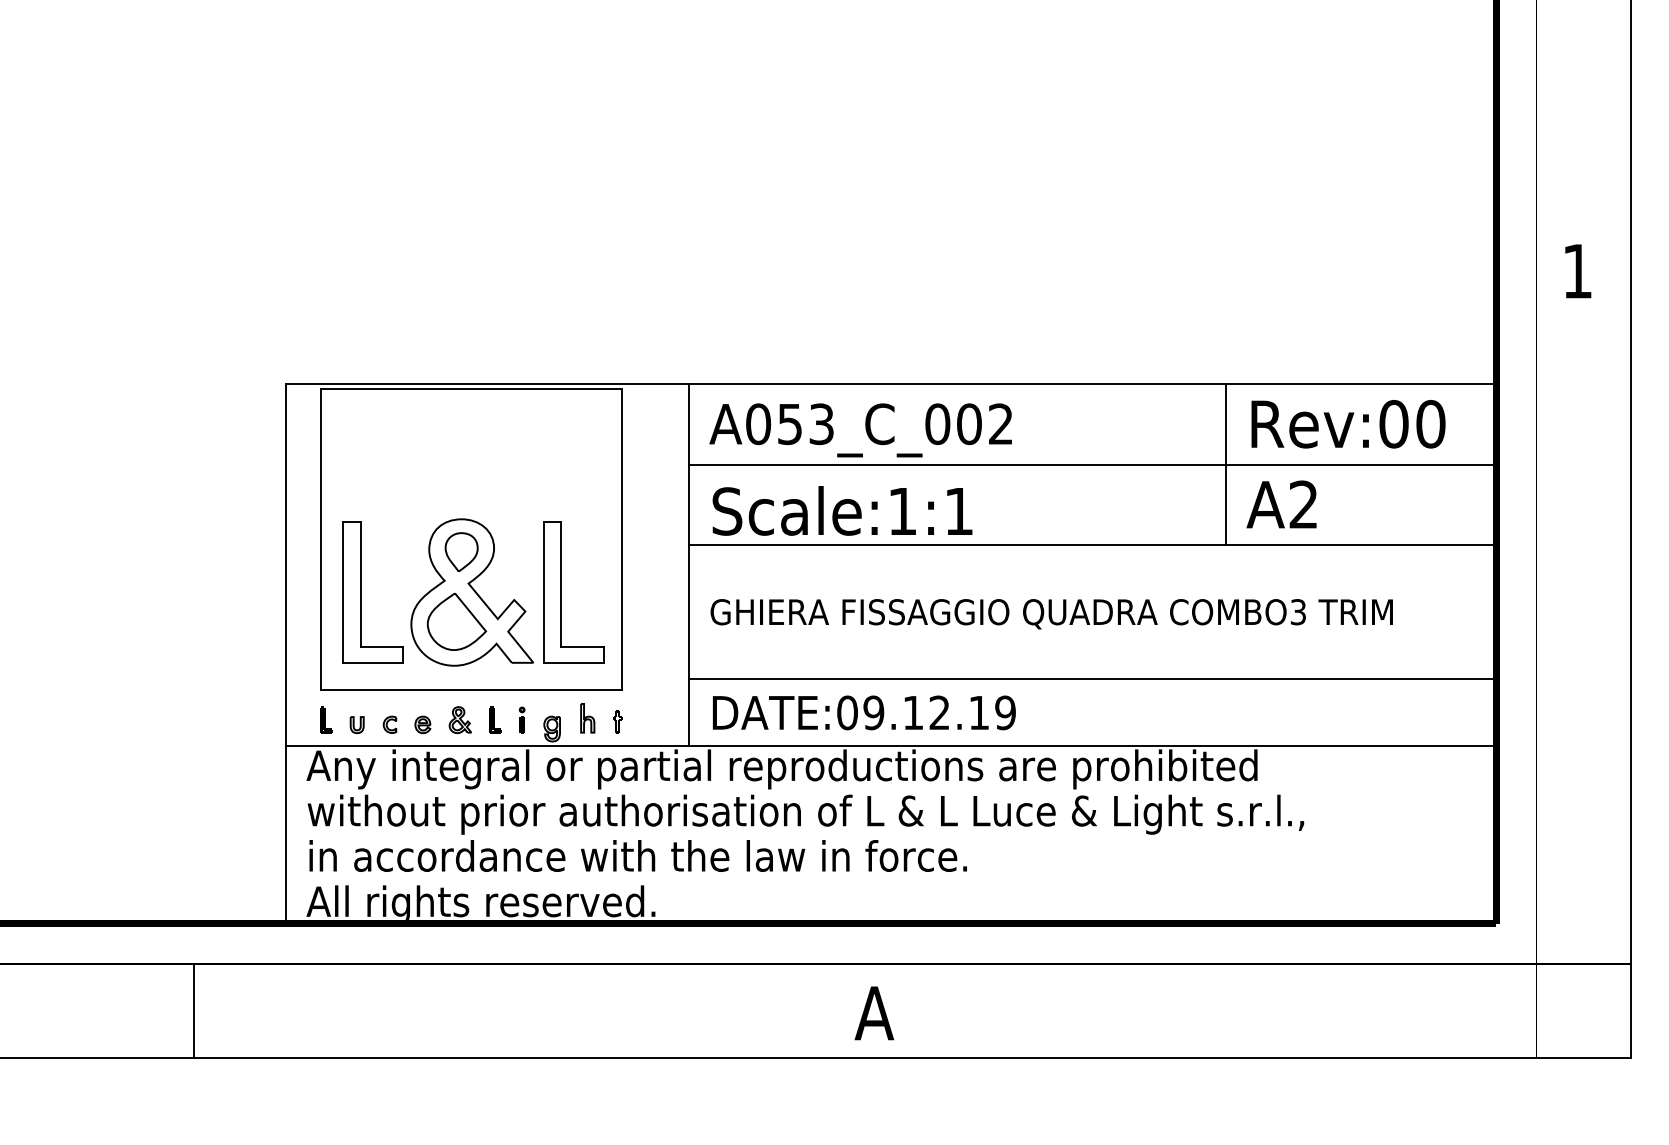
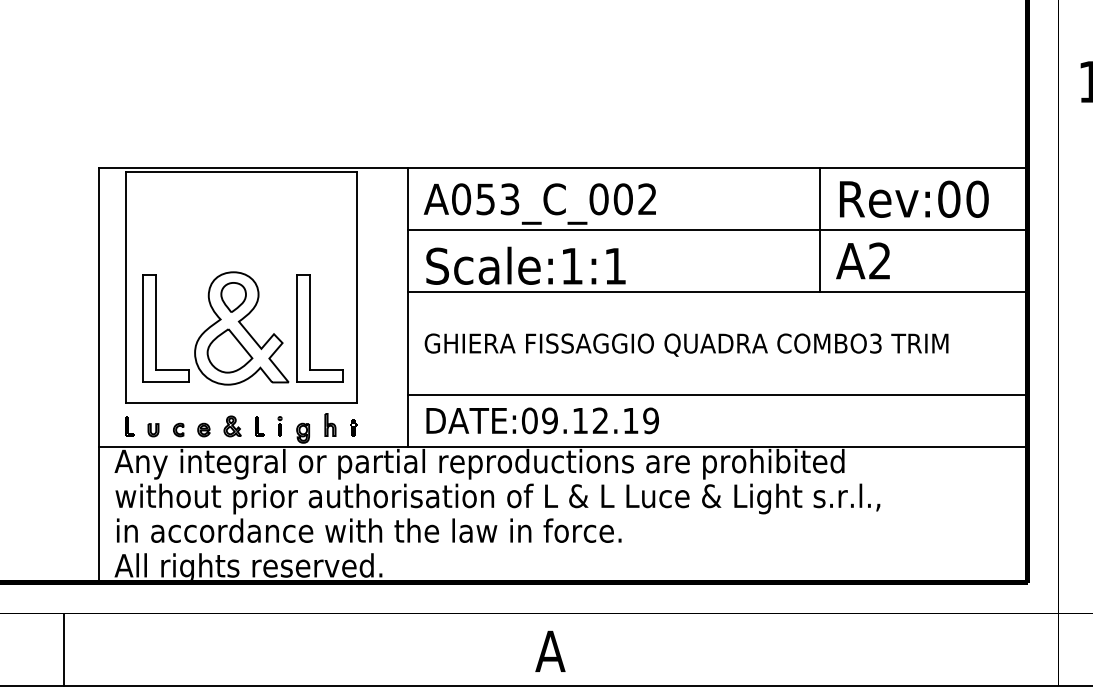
line: (194, 1011) -> (63, 650), moved

